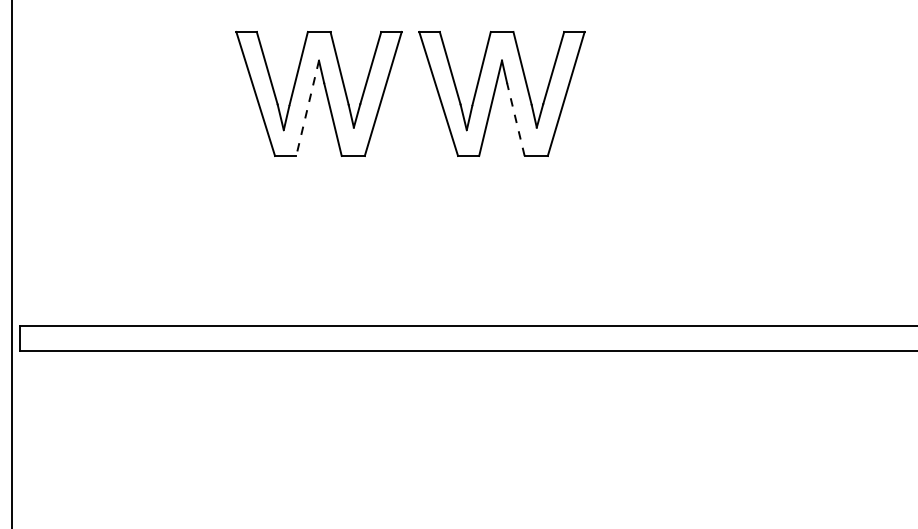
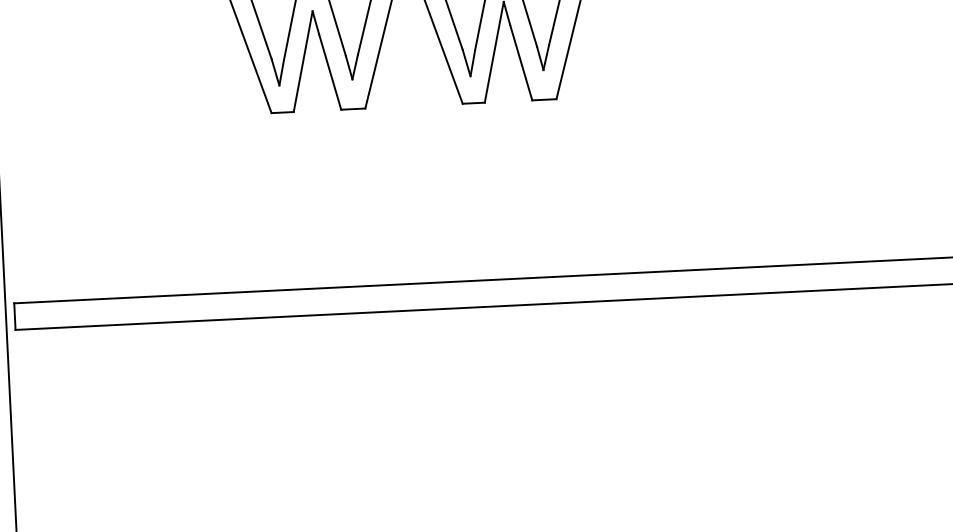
line: (307, 108) -> (303, 61), dashed -> solid
line: (515, 119) -> (520, 62), dashed -> solid

